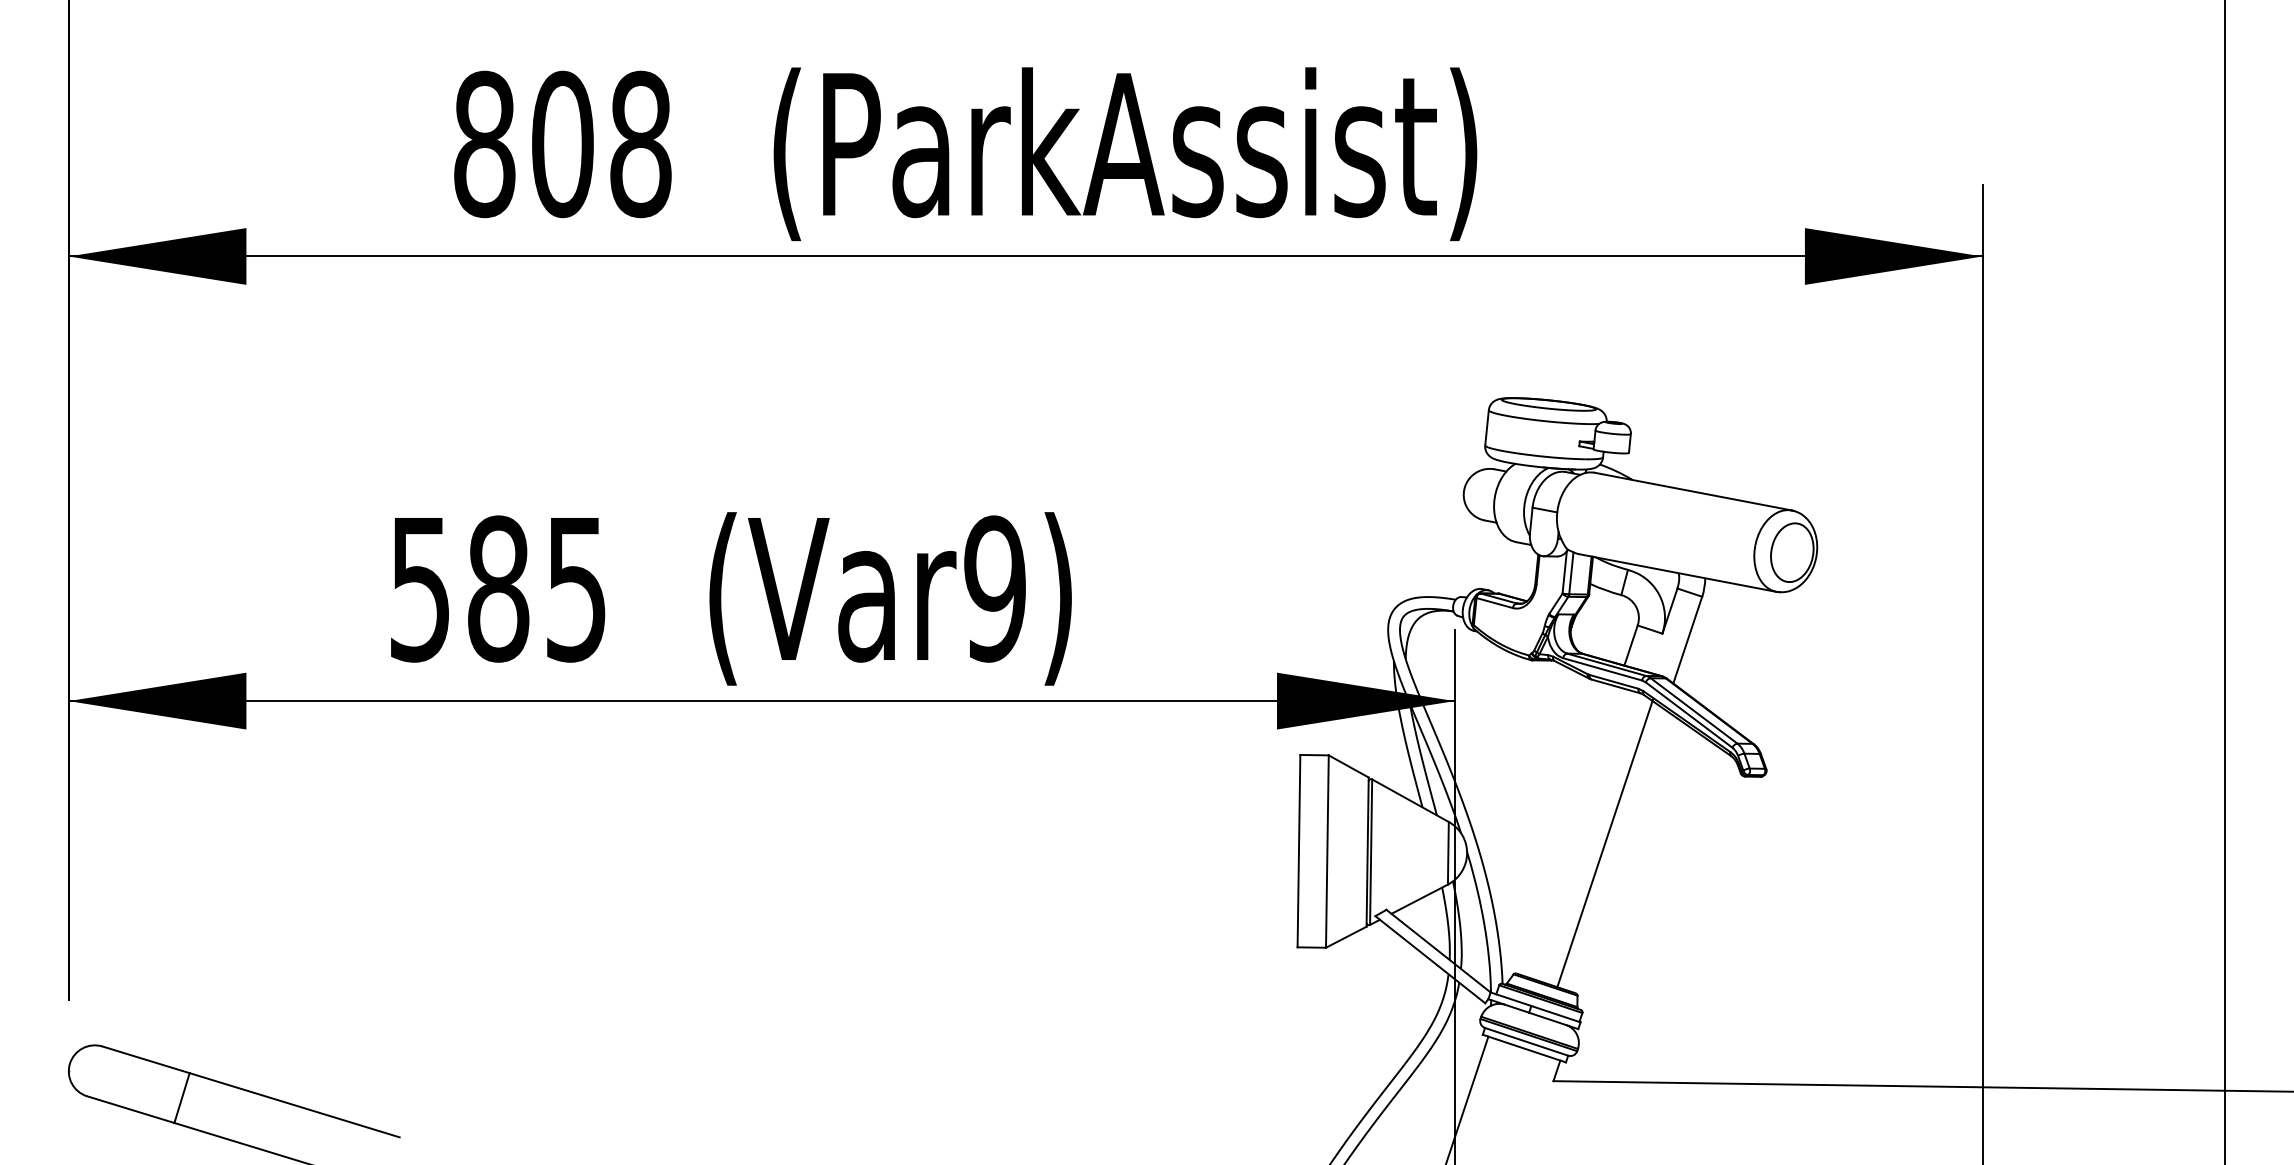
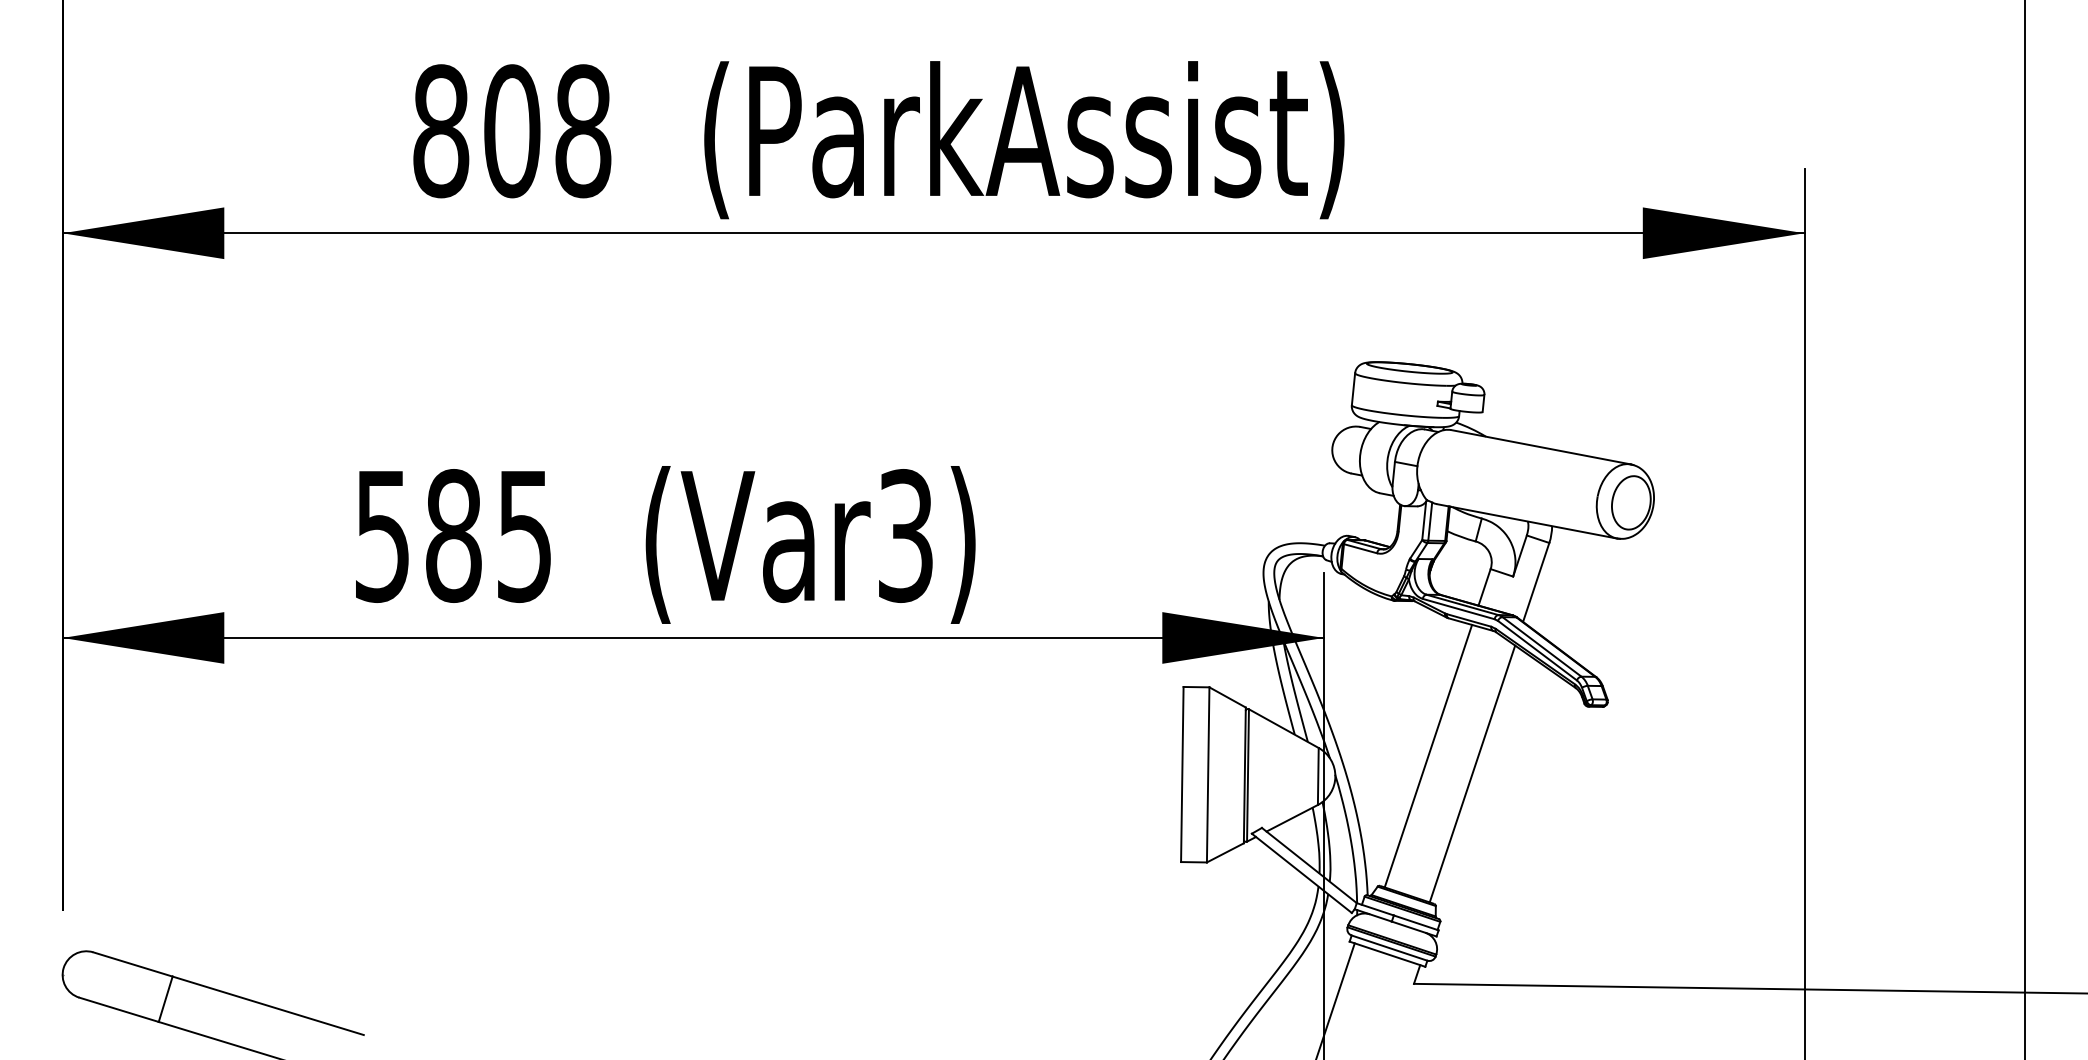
text: (994, 588) -> (905, 535), (Var9) -> (Var3)
line: (1605, 842) -> (1428, 755), moved
line: (1617, 850) -> (1472, 773), added

